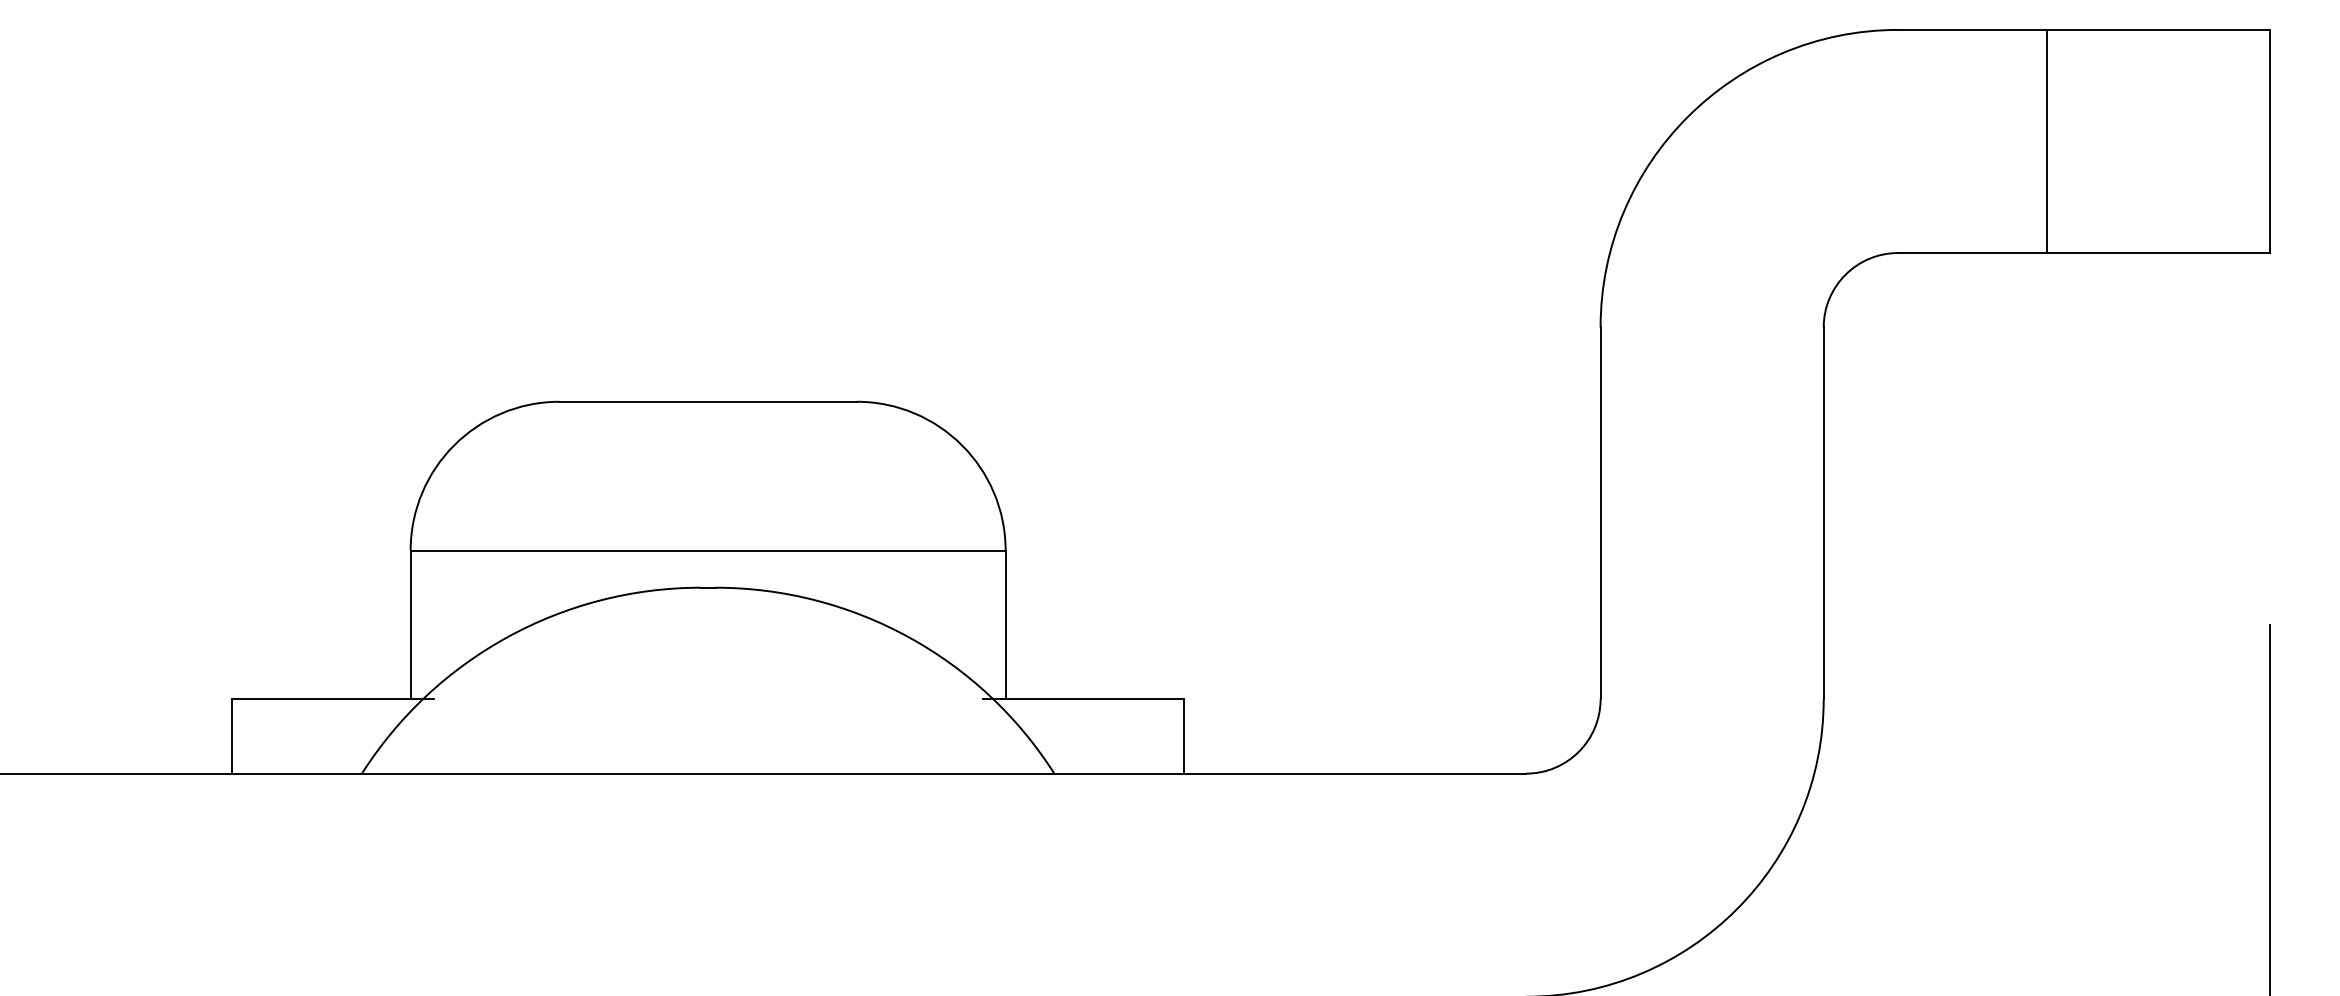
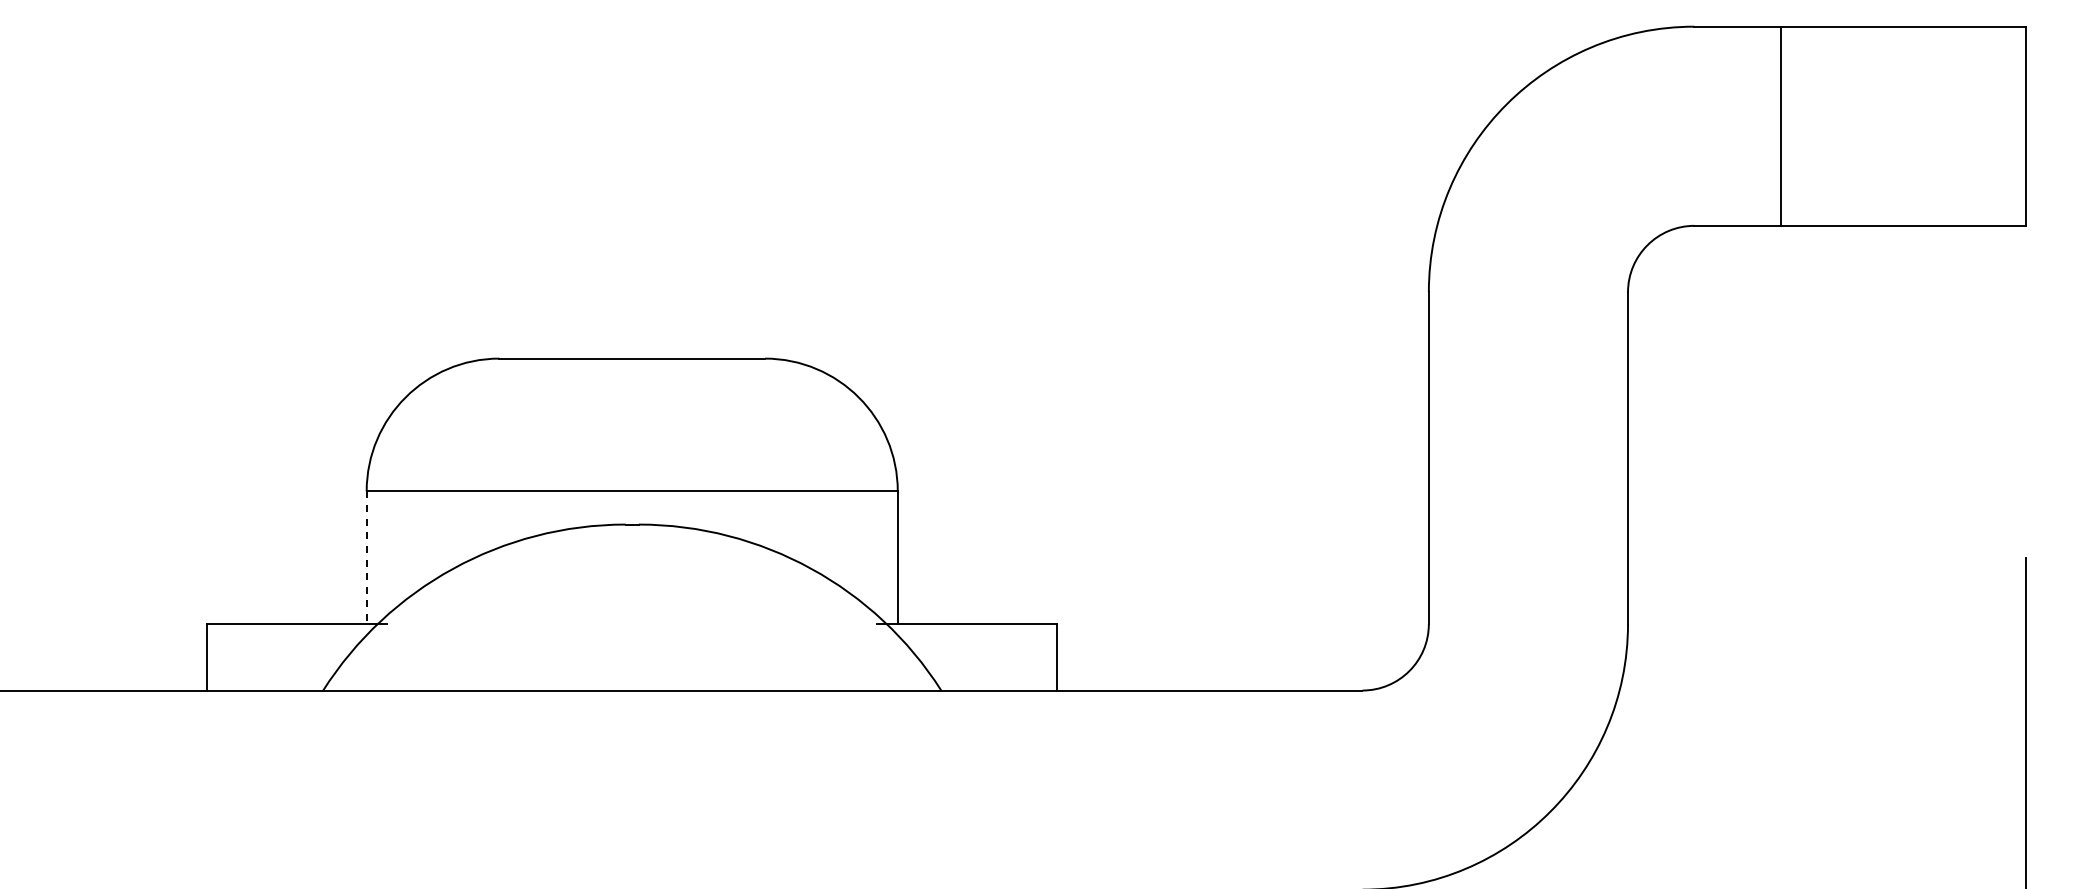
line: (2047, 140) -> (1781, 125), moved
line: (410, 625) -> (366, 558), solid -> dashed

